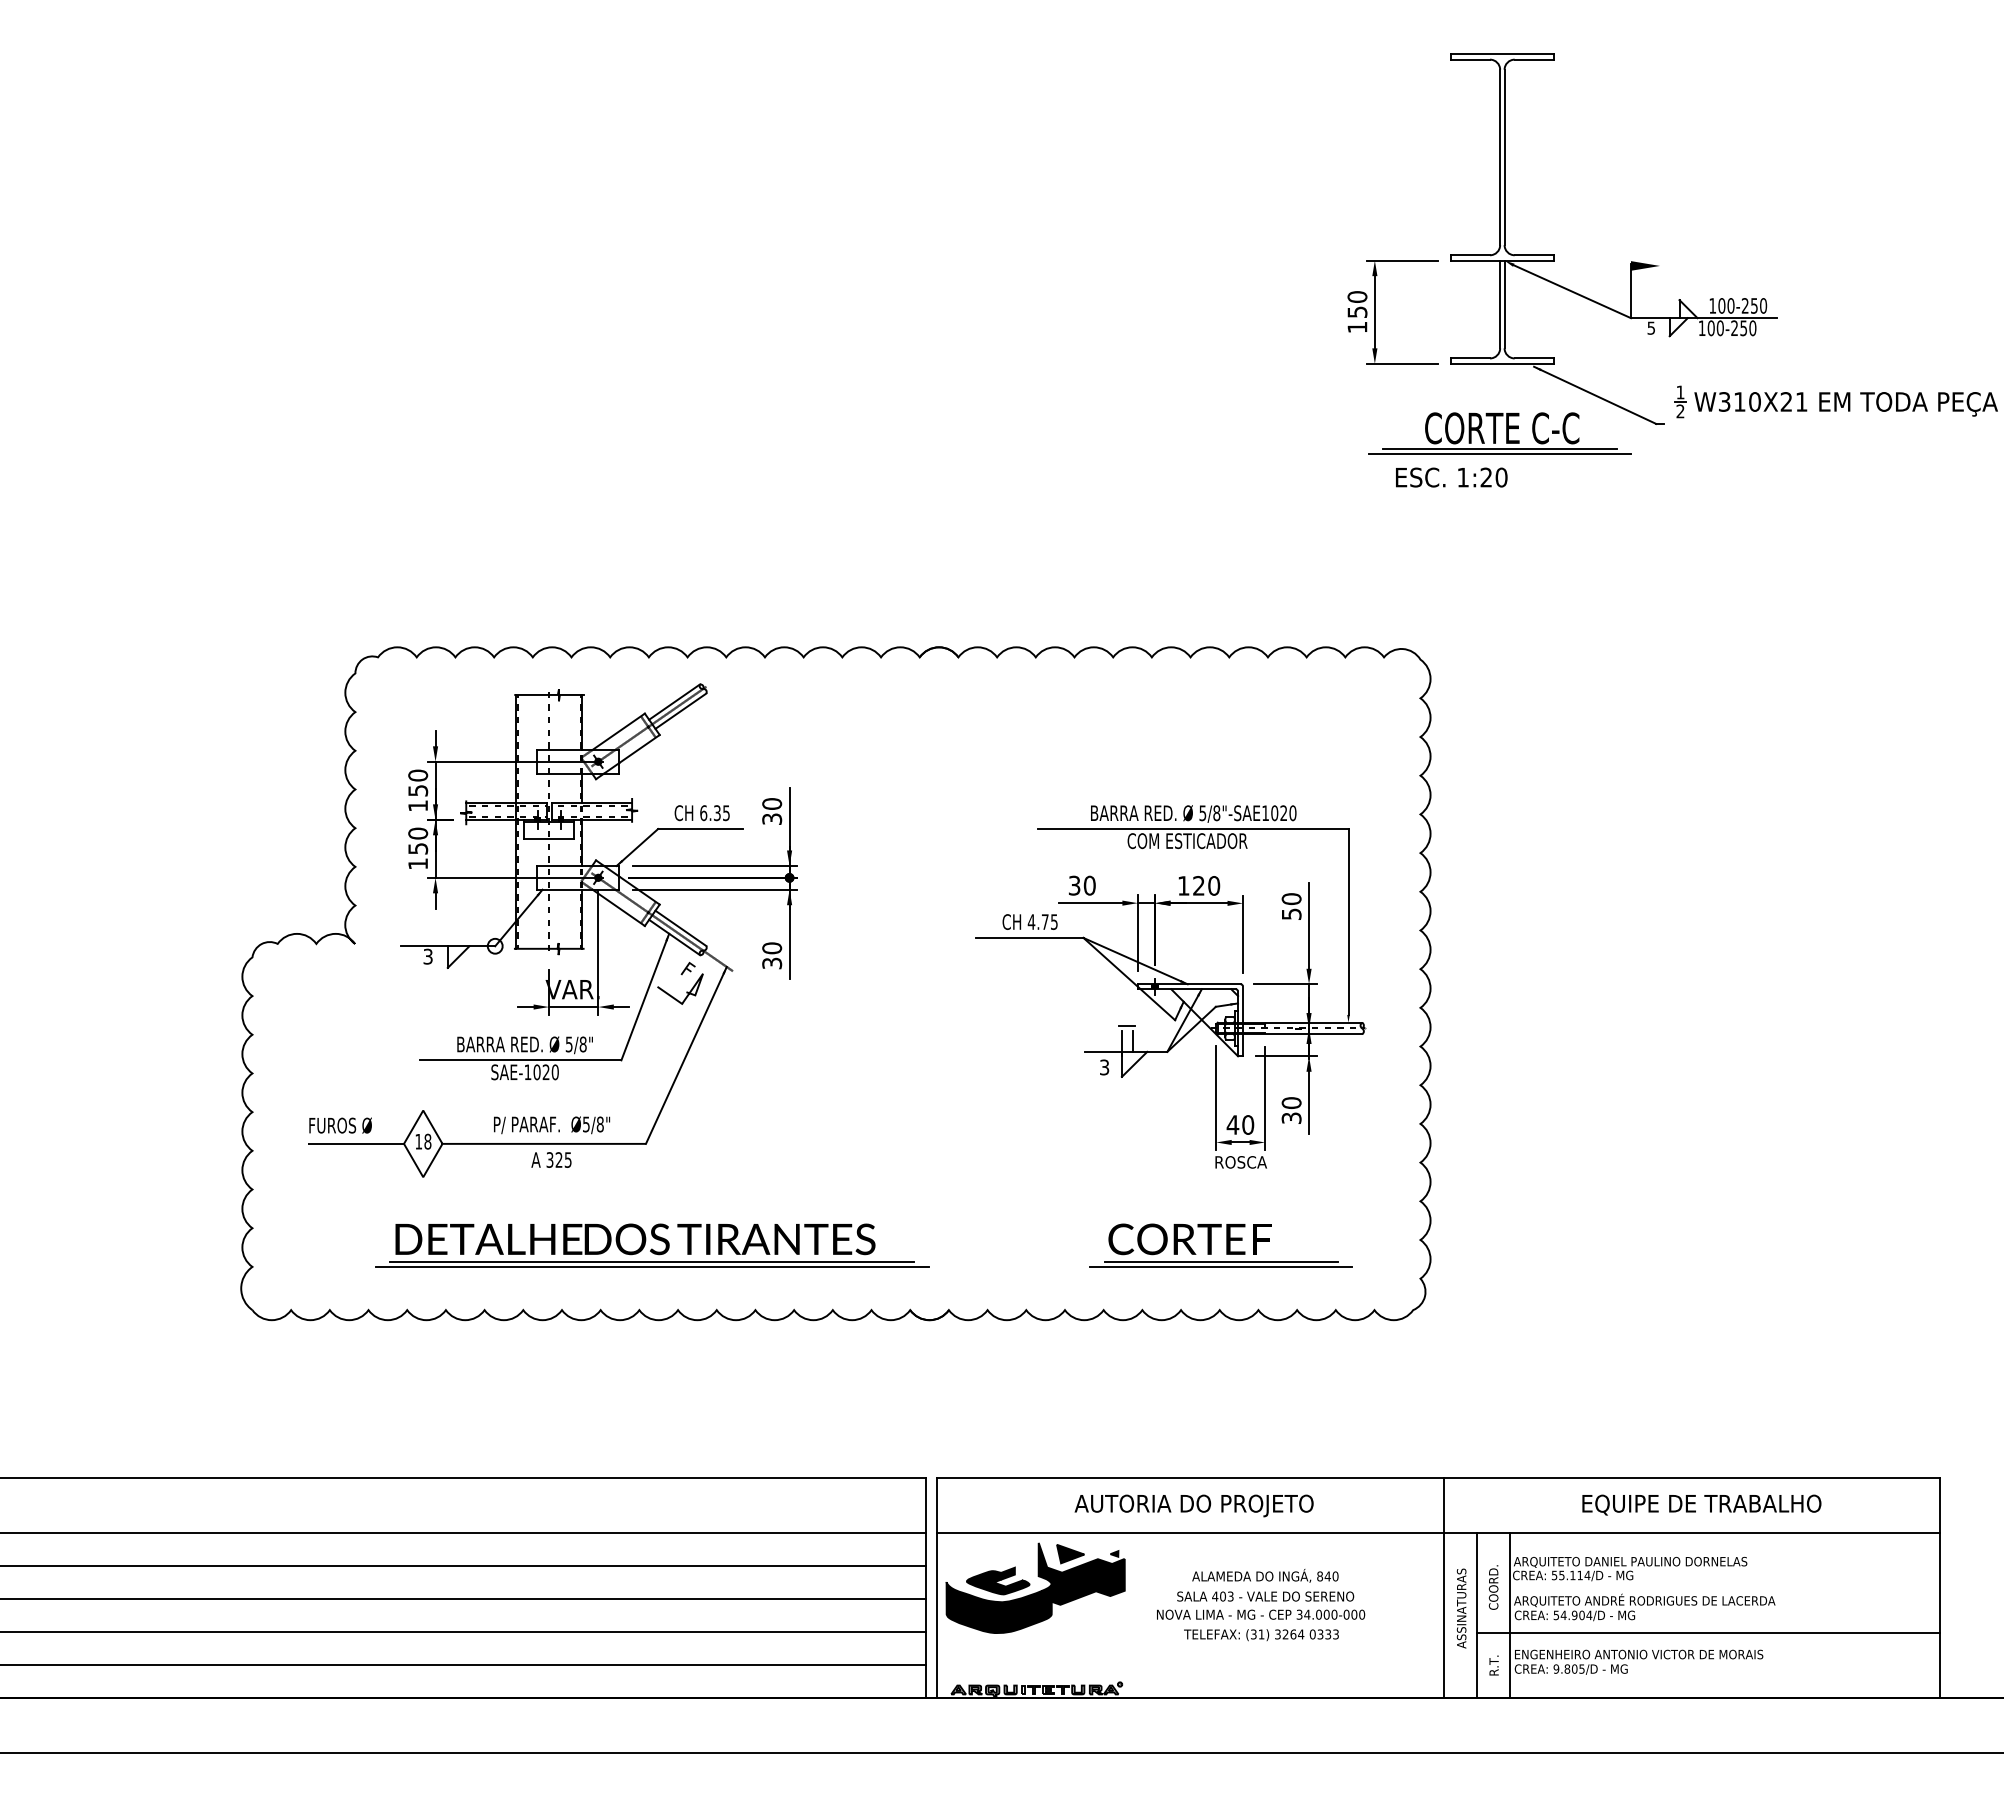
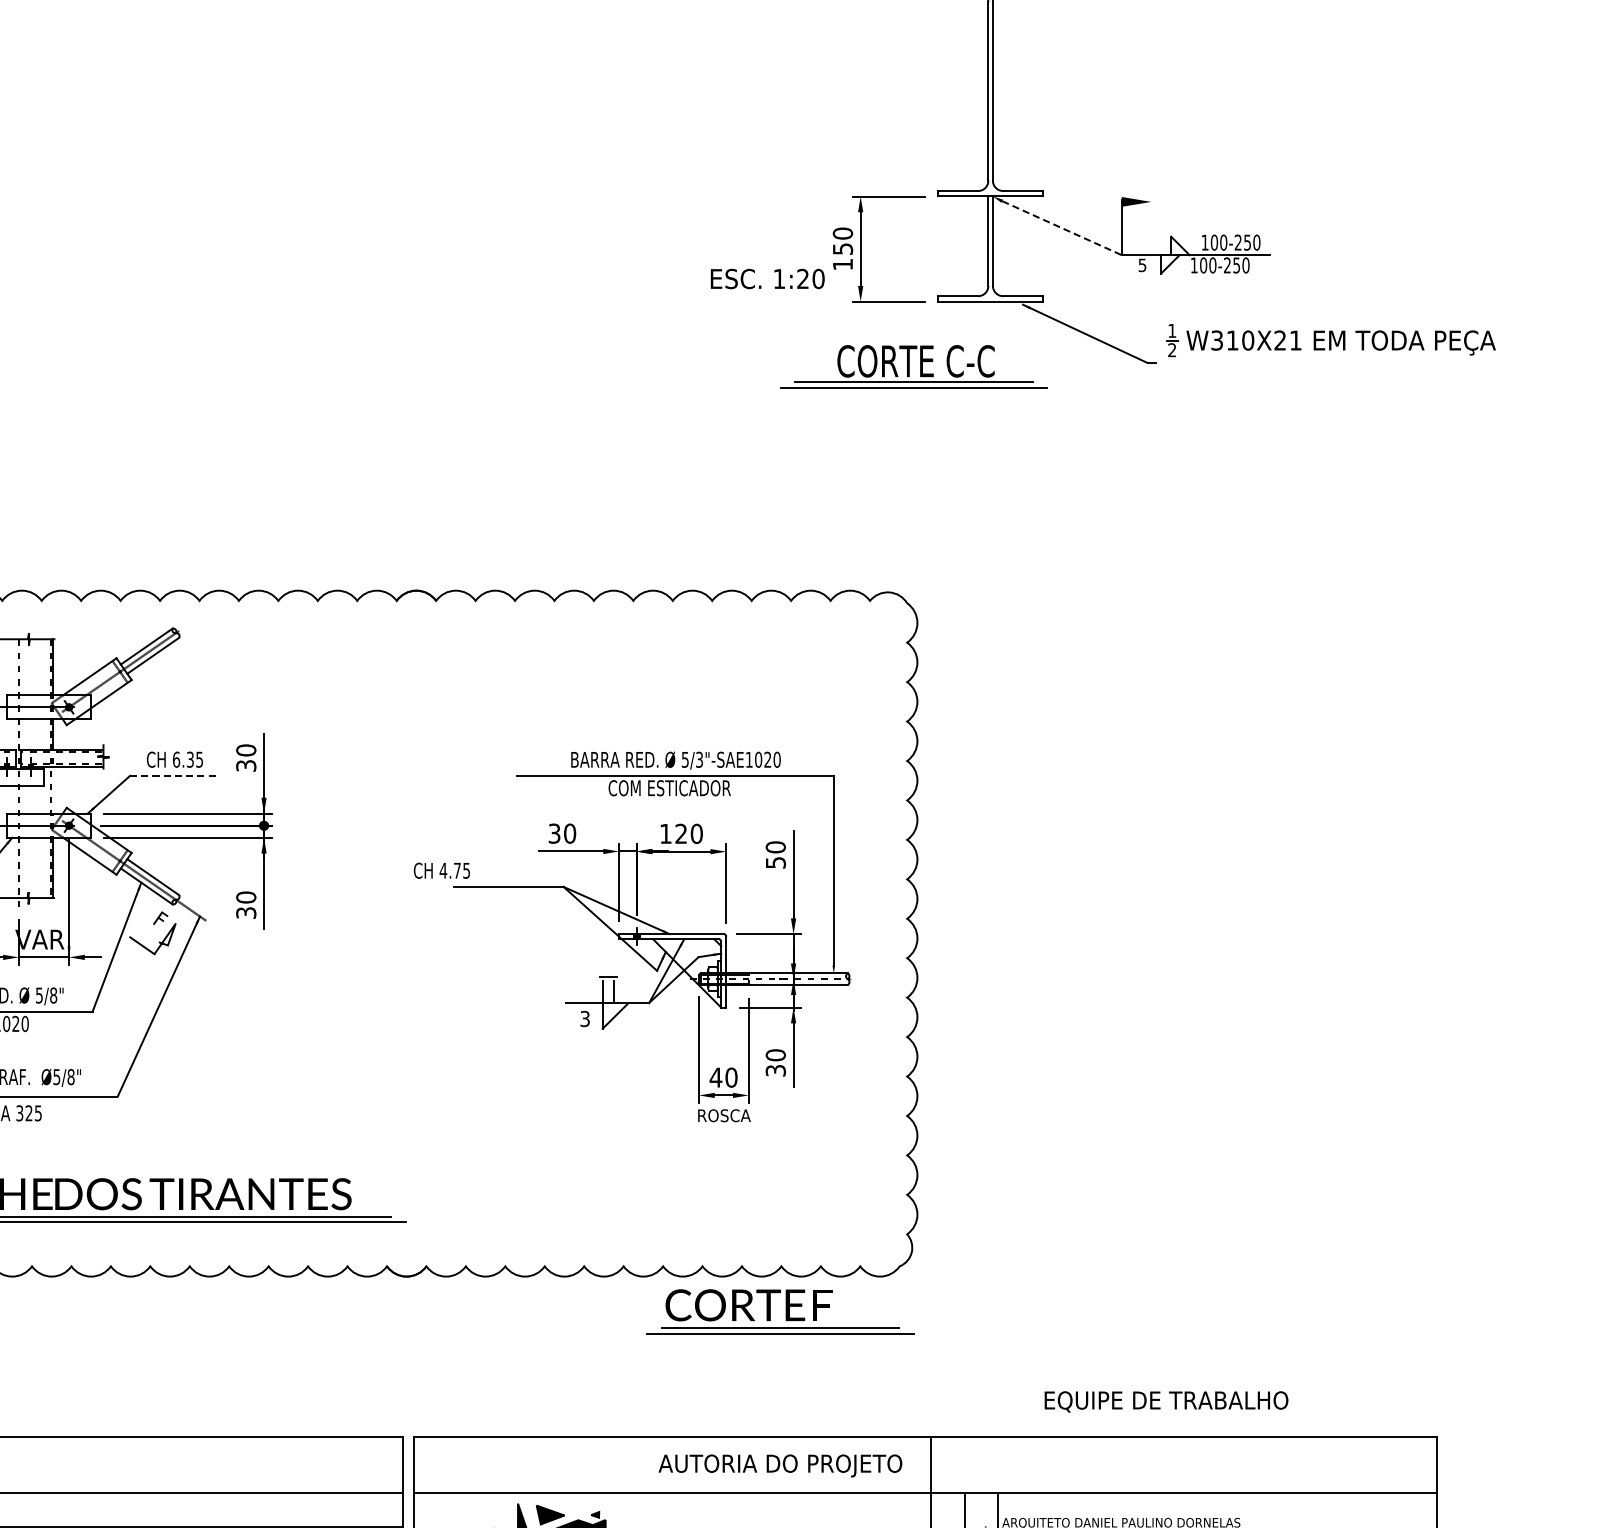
line: (1572, 291) -> (1062, 227), solid -> dashed
part: (1499, 433) -> (913, 366), moved
text: (1451, 477) -> (767, 278), moved
text: (1216, 813) -> (699, 760), 5/8"-SAE1020 -> 5/3"-SAE1020
line: (700, 829) -> (173, 776), solid -> dashed
line: (582, 842) -> (52, 789), removed
text: (1029, 921) -> (441, 870), moved
part: (1220, 1245) -> (779, 1311), moved
text: (1701, 1504) -> (1166, 1401), moved
text: (1193, 1505) -> (779, 1465), moved

